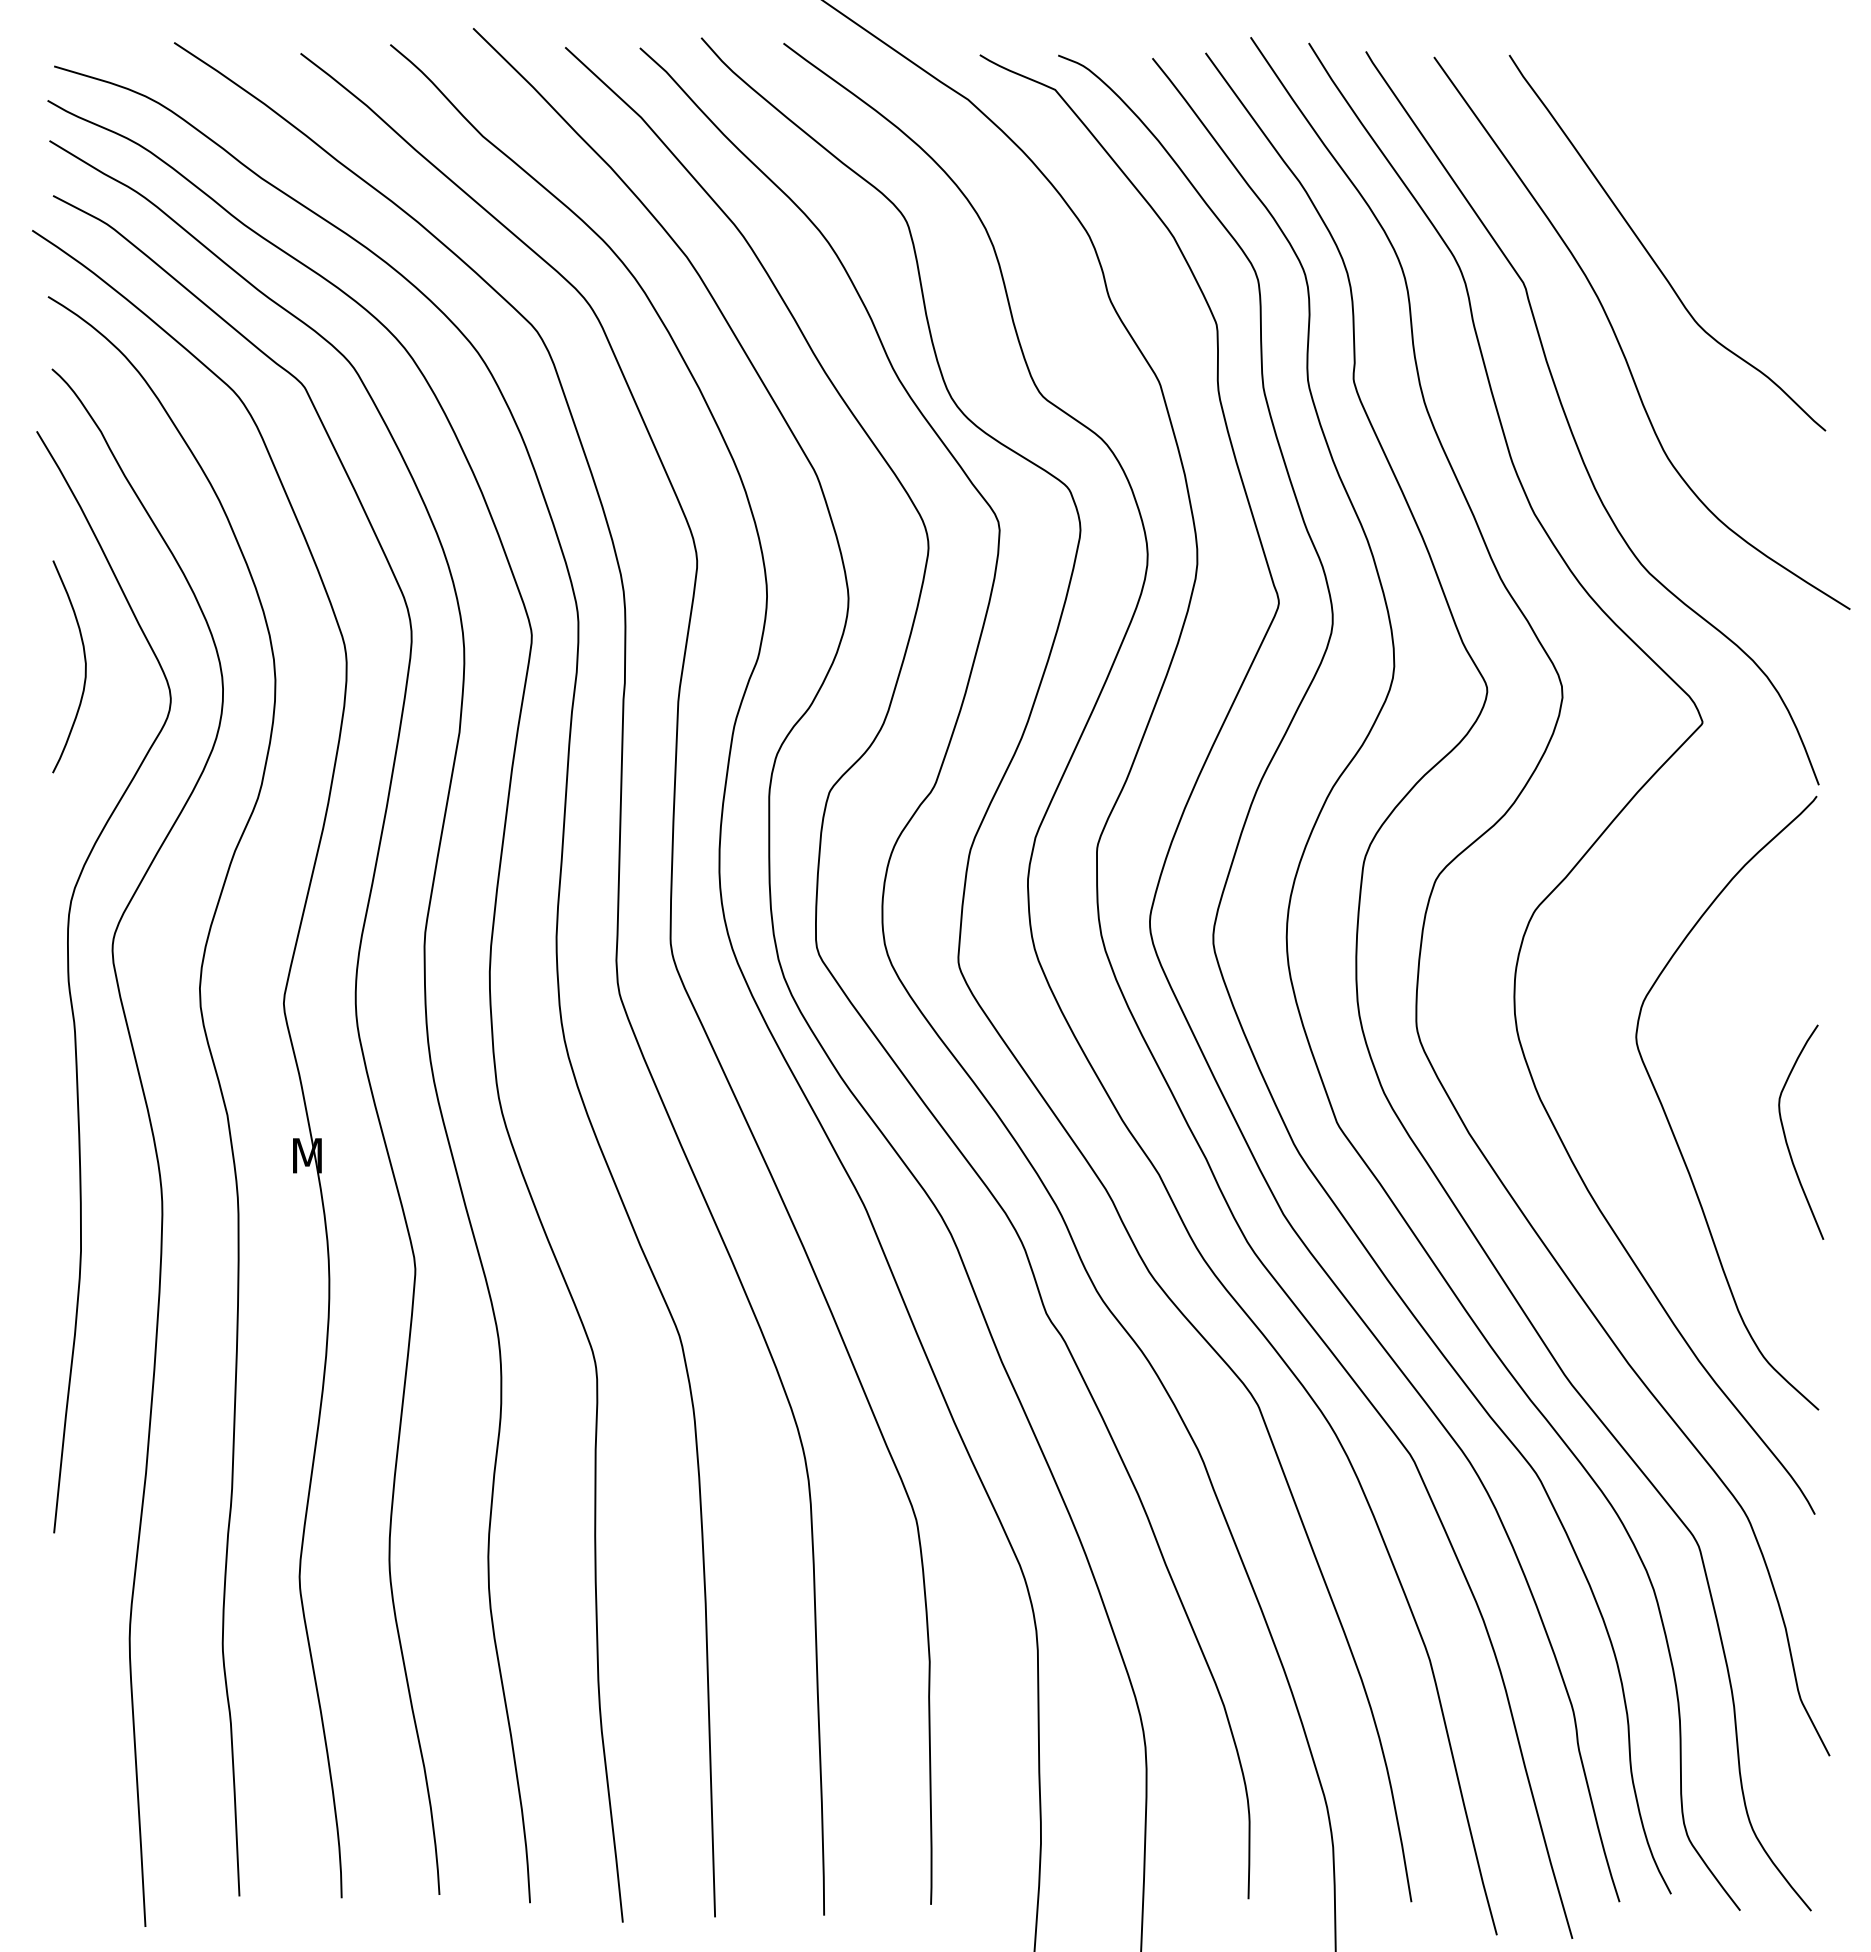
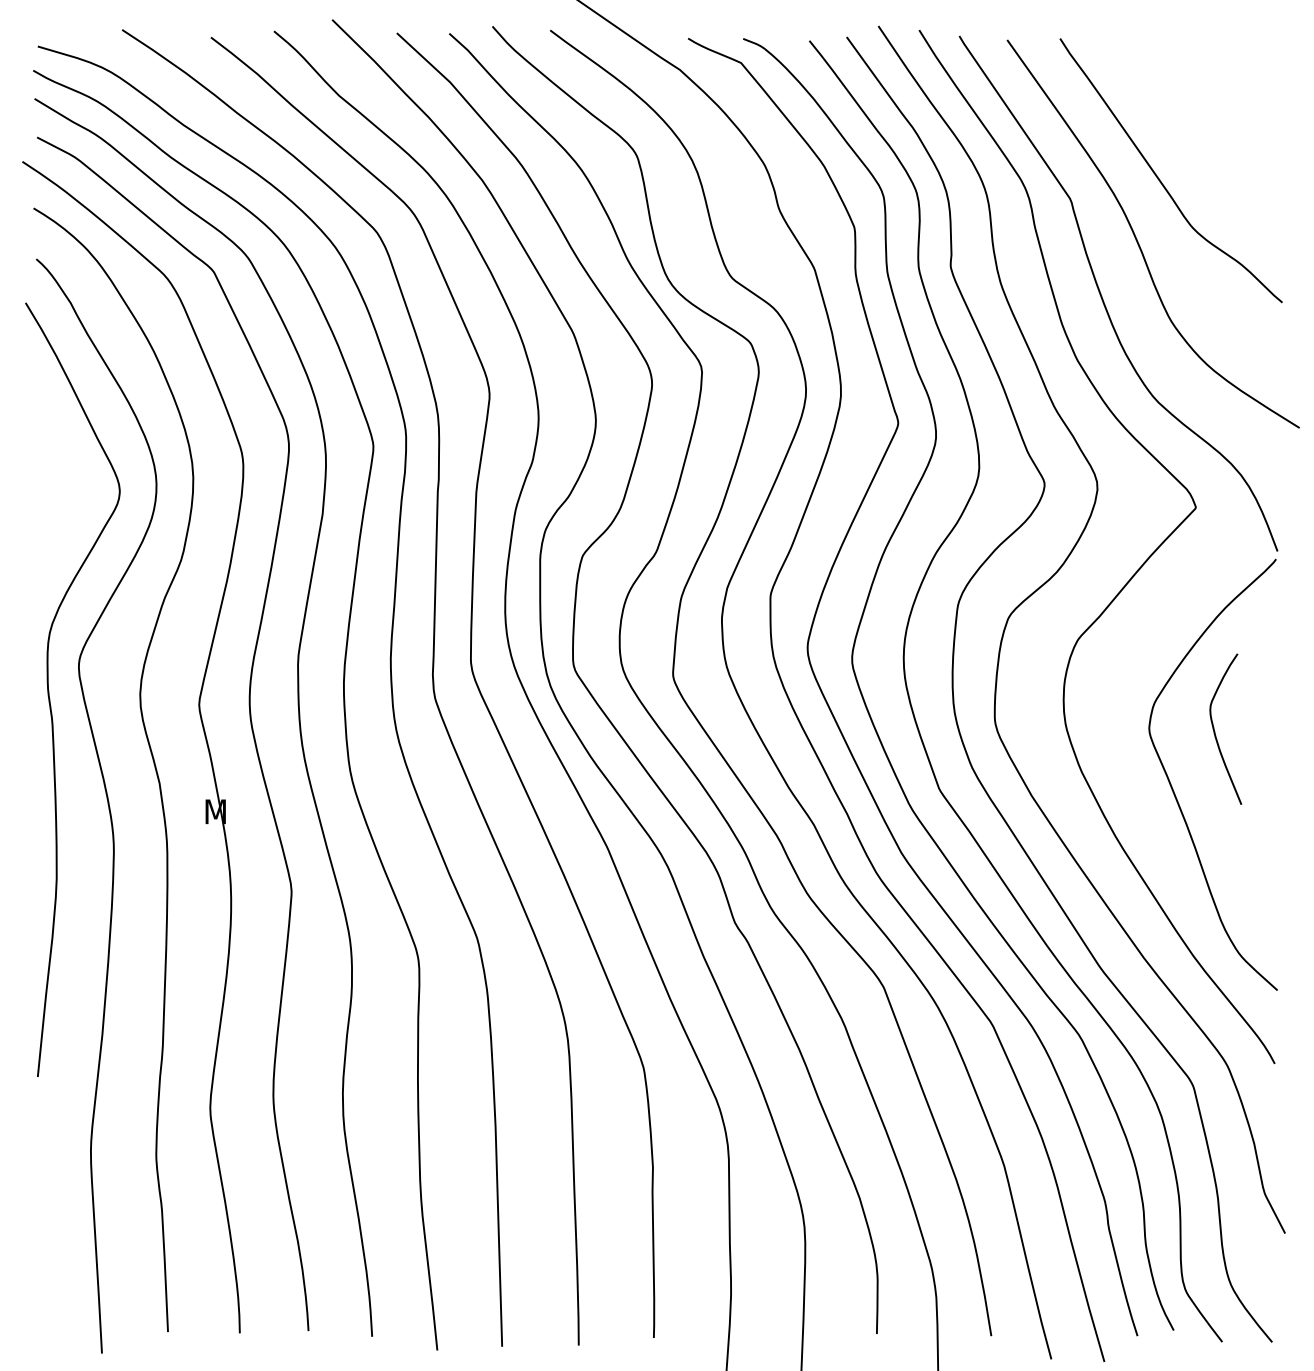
curve: (84, 662) -> (59, 465), removed
curve: (1785, 1133) -> (1214, 730), moved

